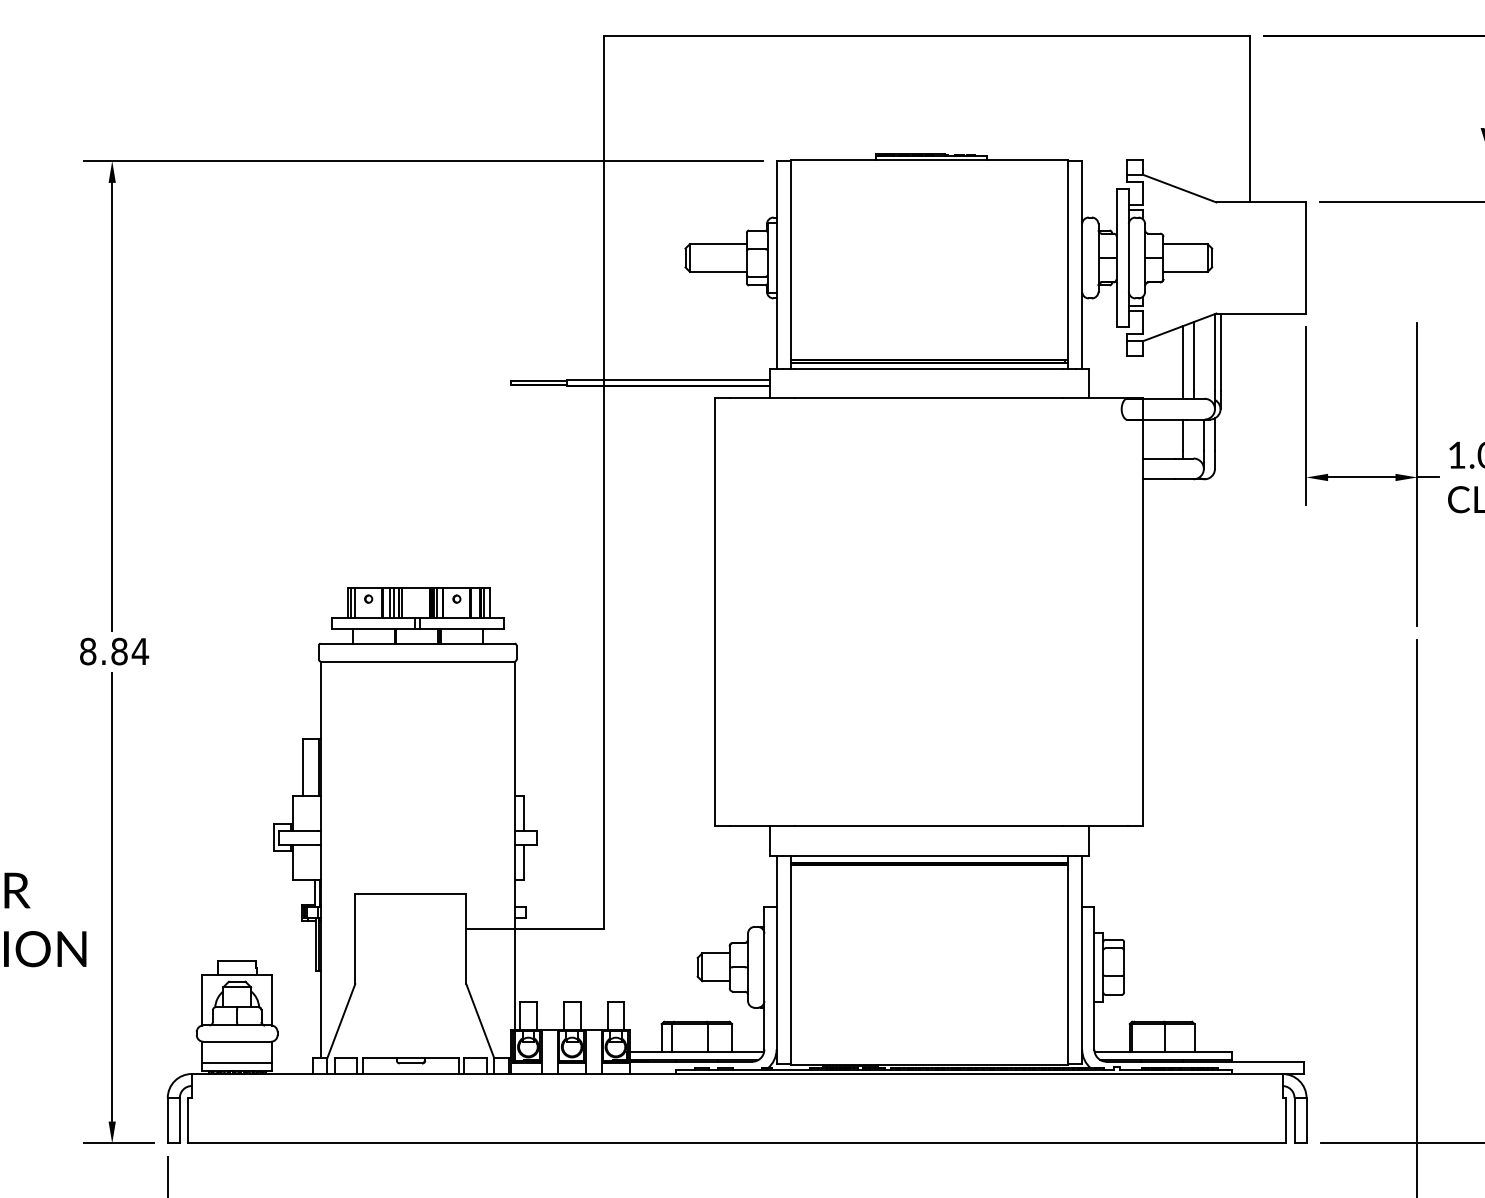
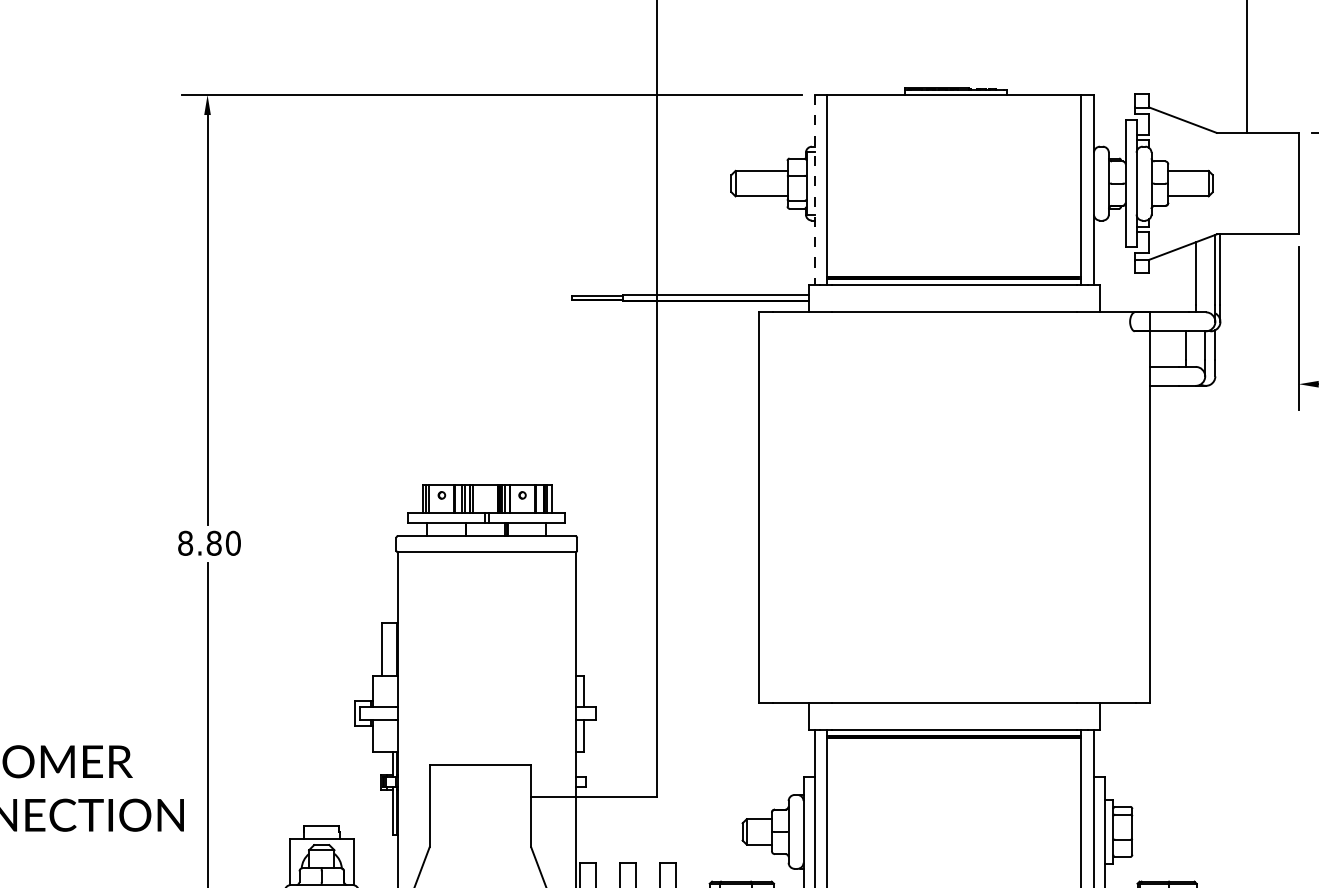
line: (776, 265) -> (814, 190), solid -> dashed
line: (1183, 362) -> (1186, 279), removed
text: (140, 651) -> (233, 543), 8.84 -> 8.80

